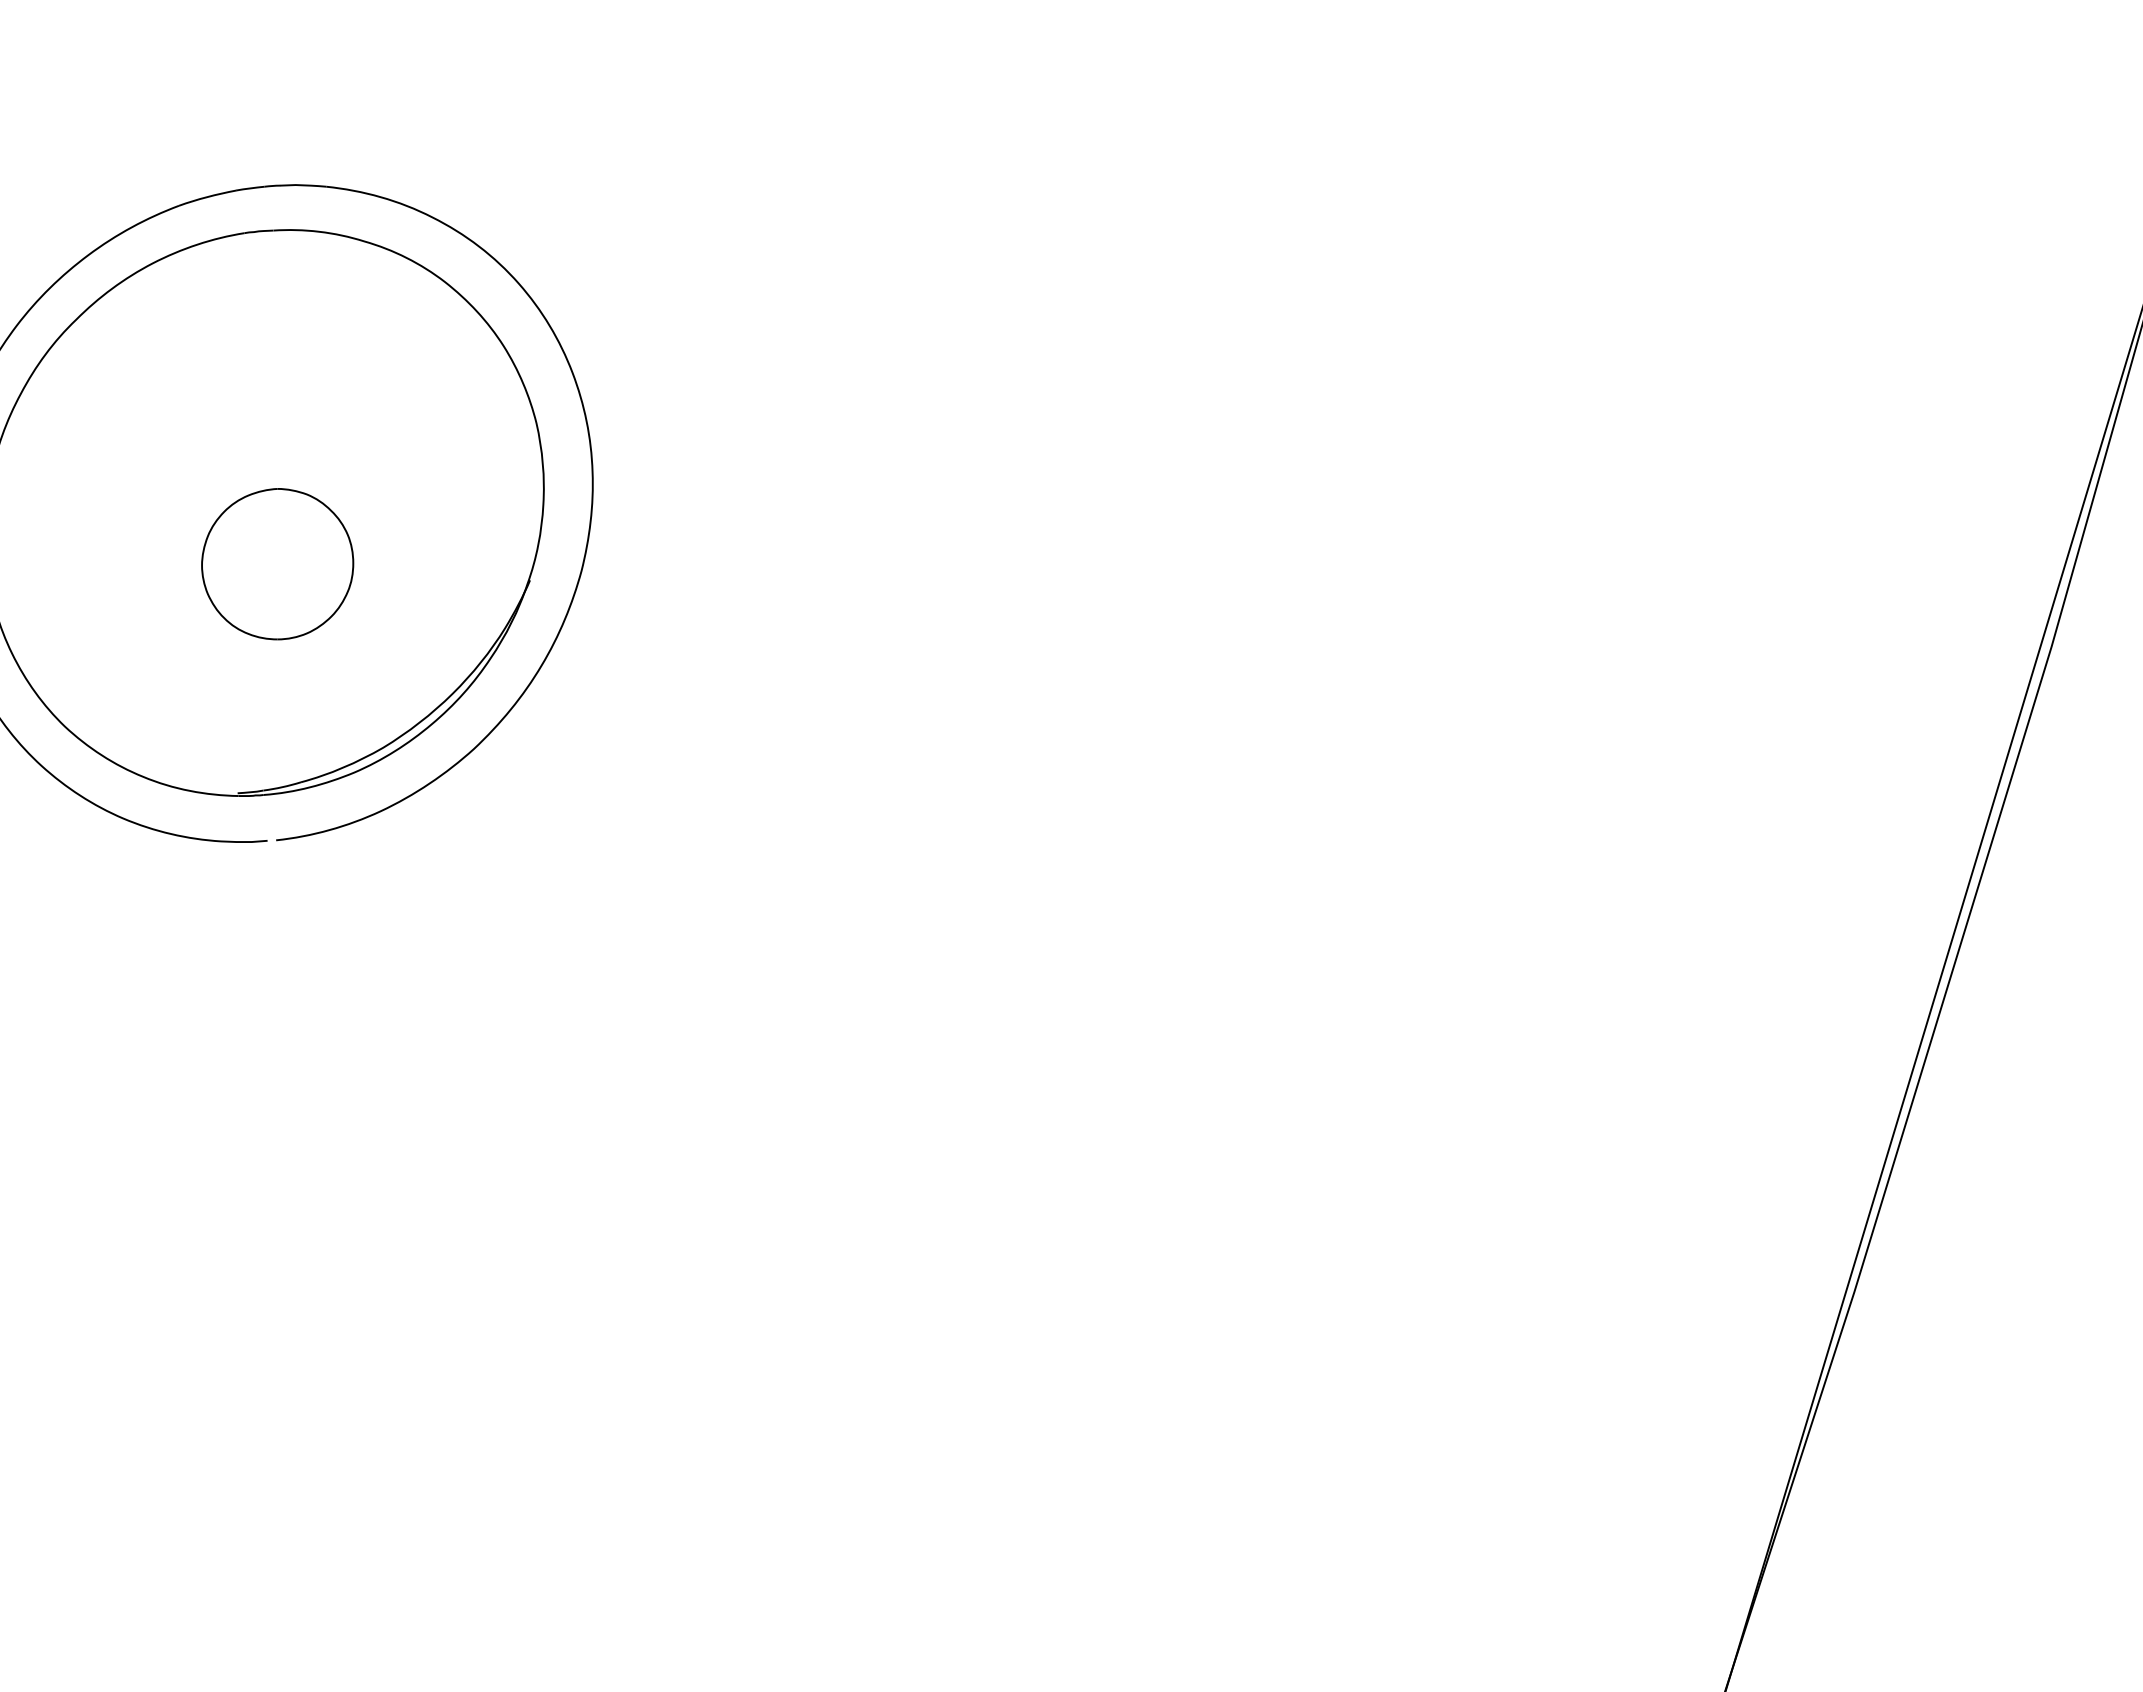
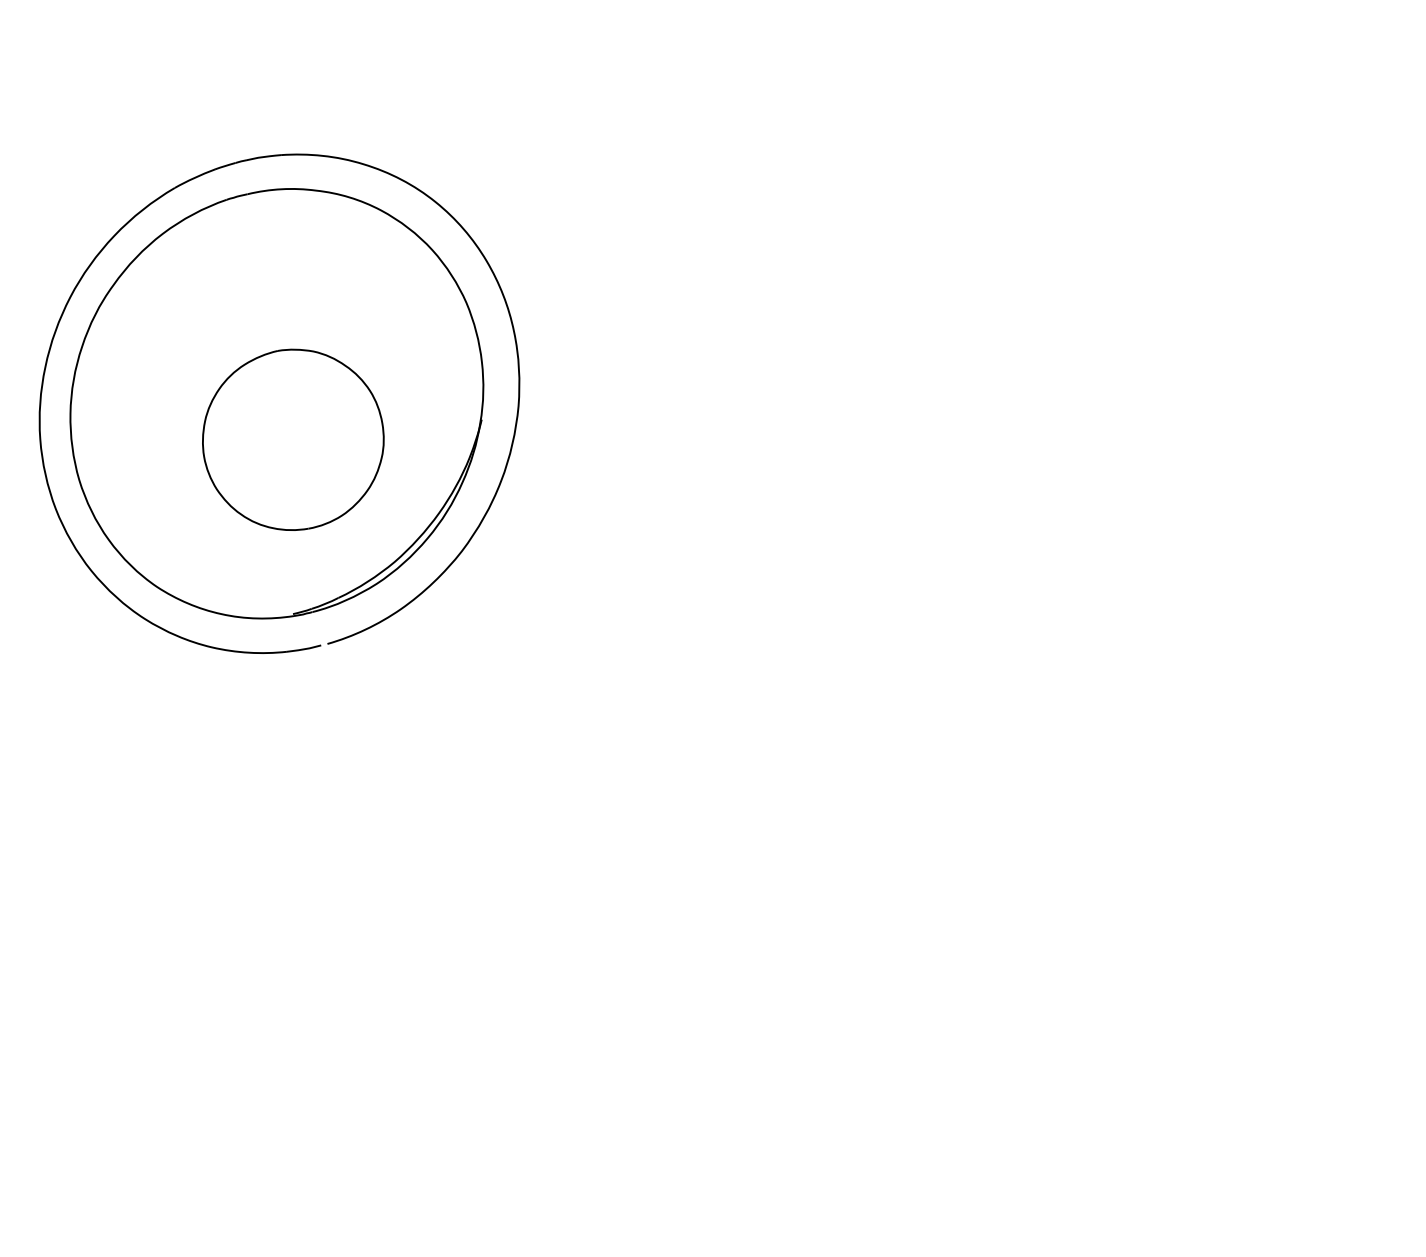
part: (277, 564) -> (293, 440), size x1.6

